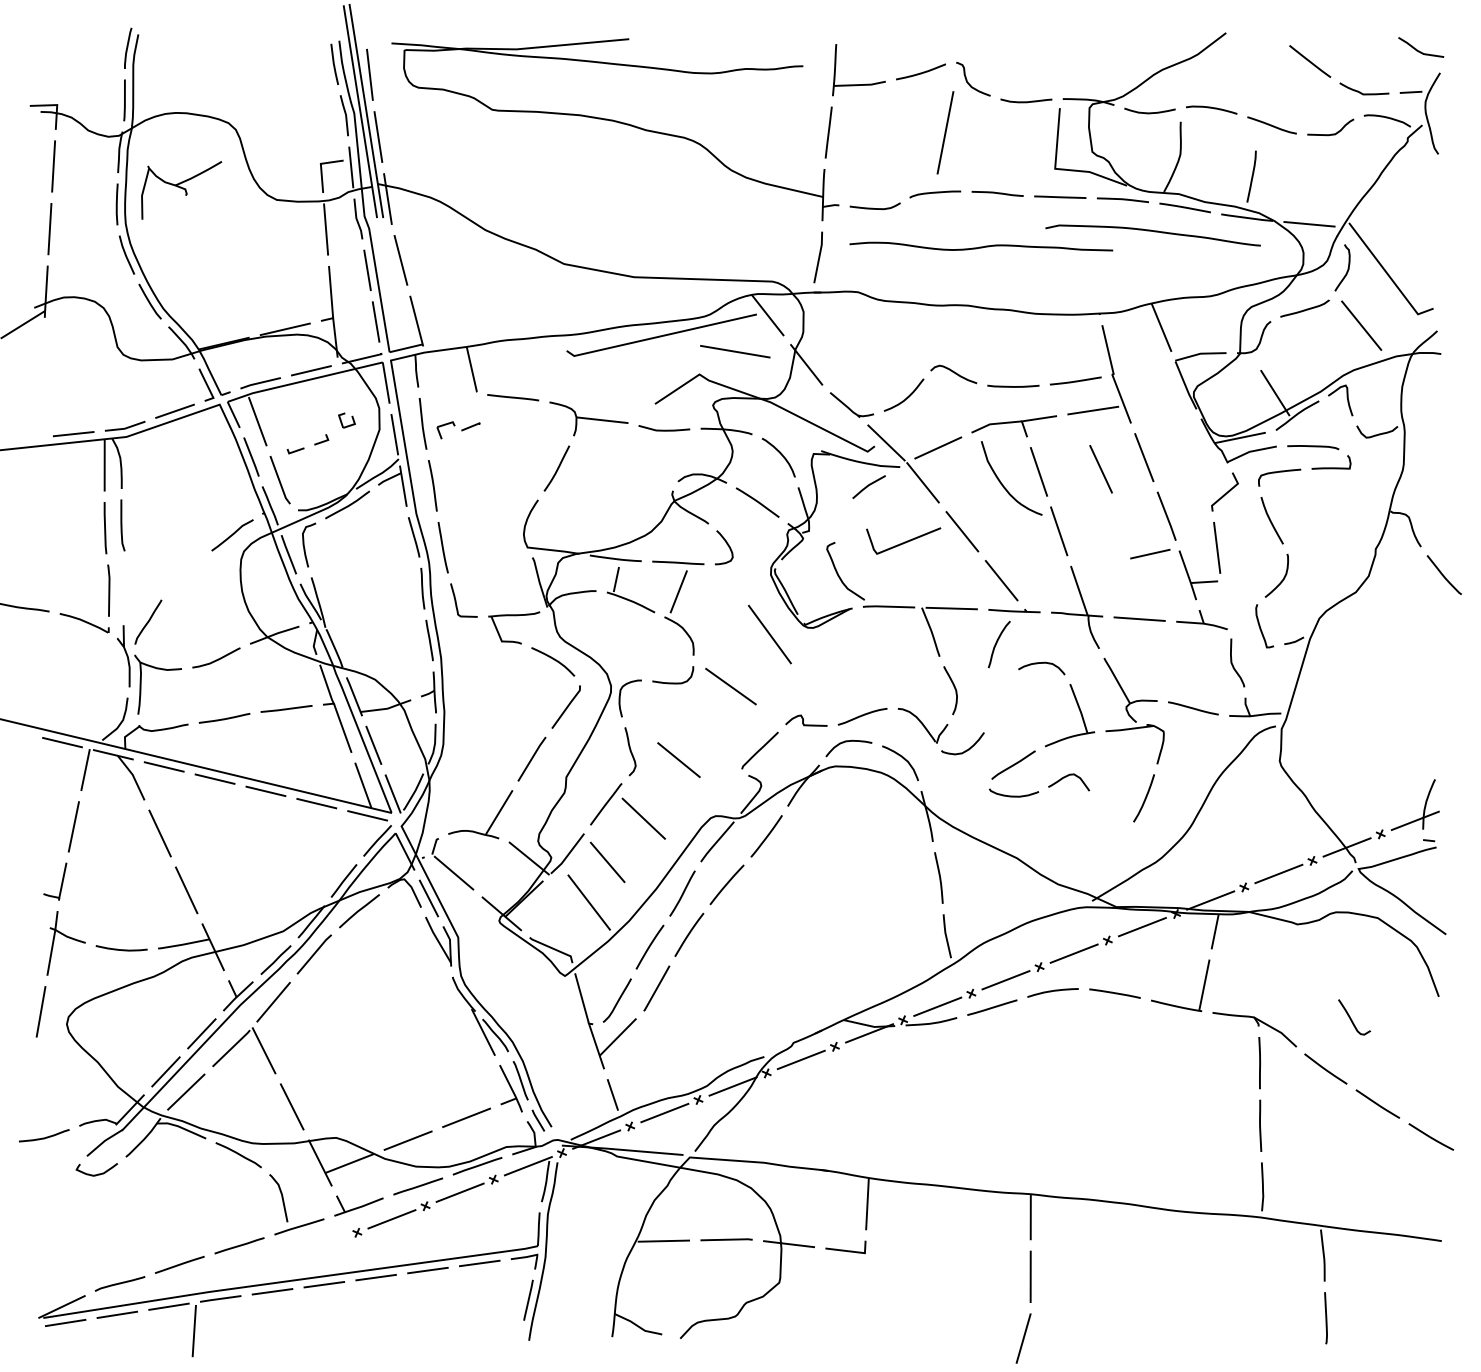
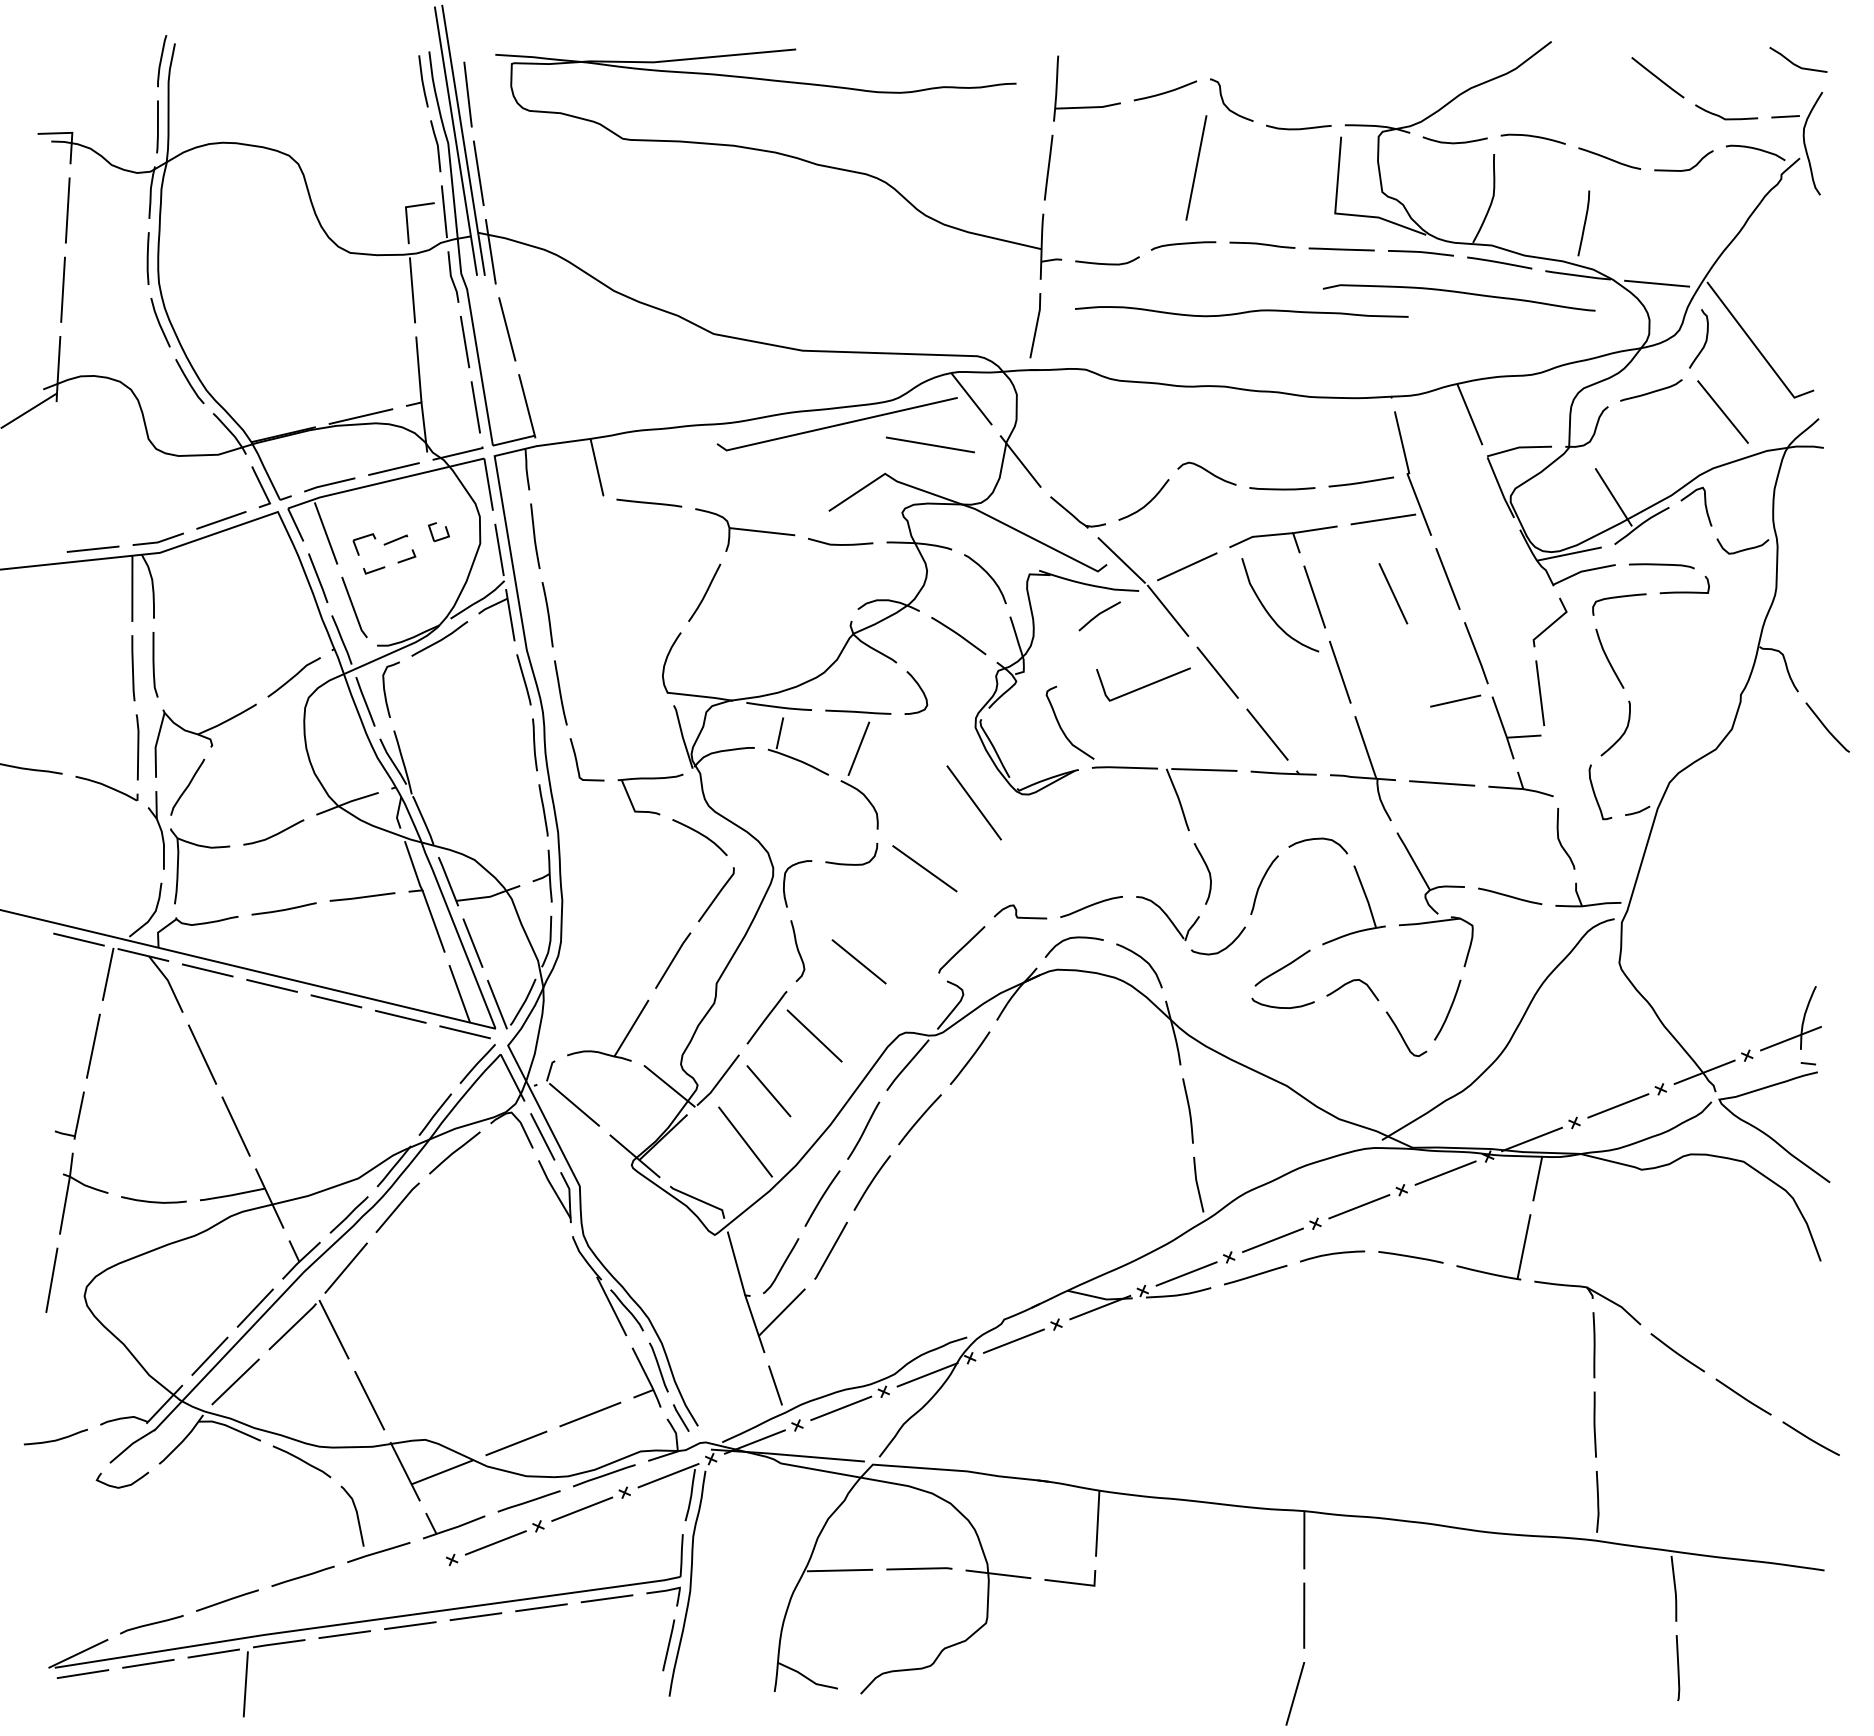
part: (181, 190) -> (205, 740), moved
part: (458, 430) -> (380, 544), moved
curve: (997, 643) -> (1262, 883), moved
curve: (1351, 1018) -> (1402, 1035), moved

